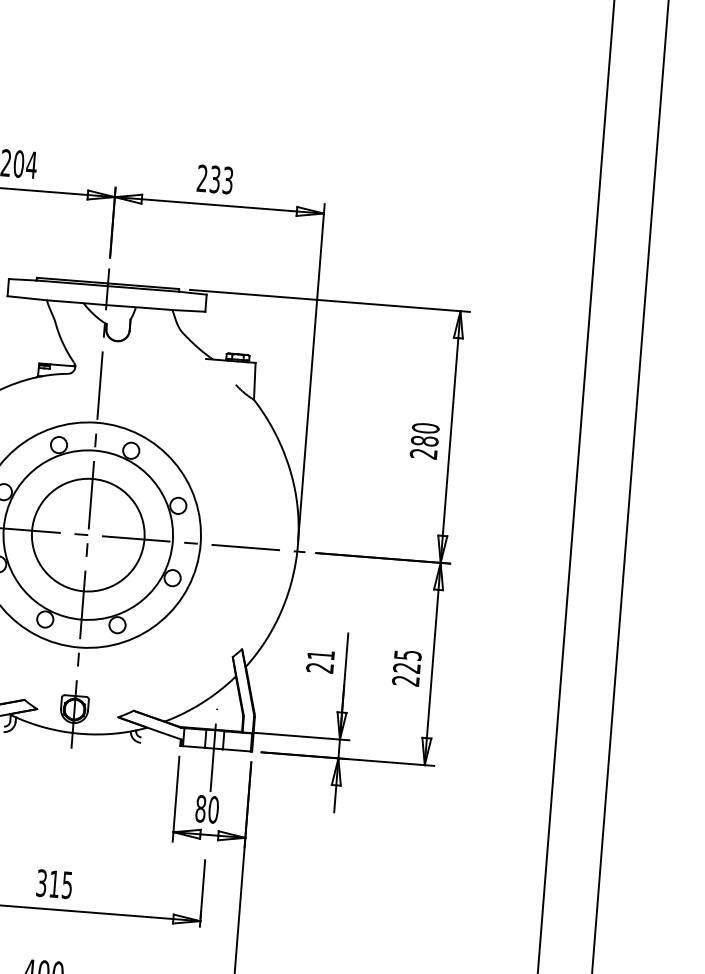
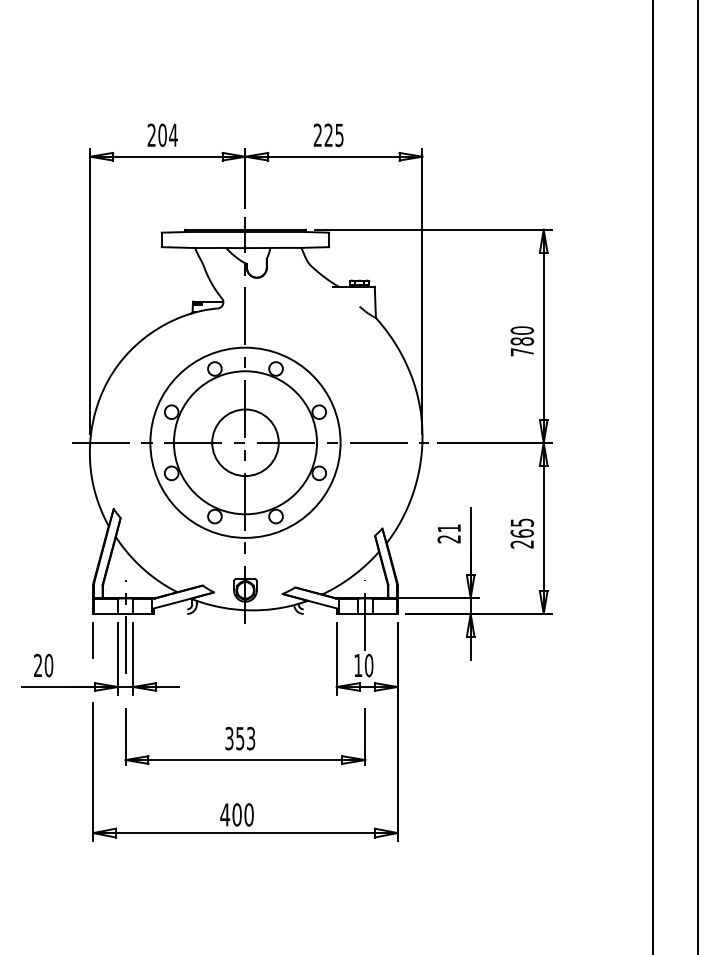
text: (220, 180) -> (333, 135), 233 -> 225
text: (422, 454) -> (521, 352), 280 -> 780
circle: (88, 534) -> (245, 442), size x0.7
text: (407, 668) -> (522, 533), 225 -> 265
text: (201, 808) -> (358, 665), 80 -> 10
text: (60, 884) -> (245, 738), 315 -> 353

